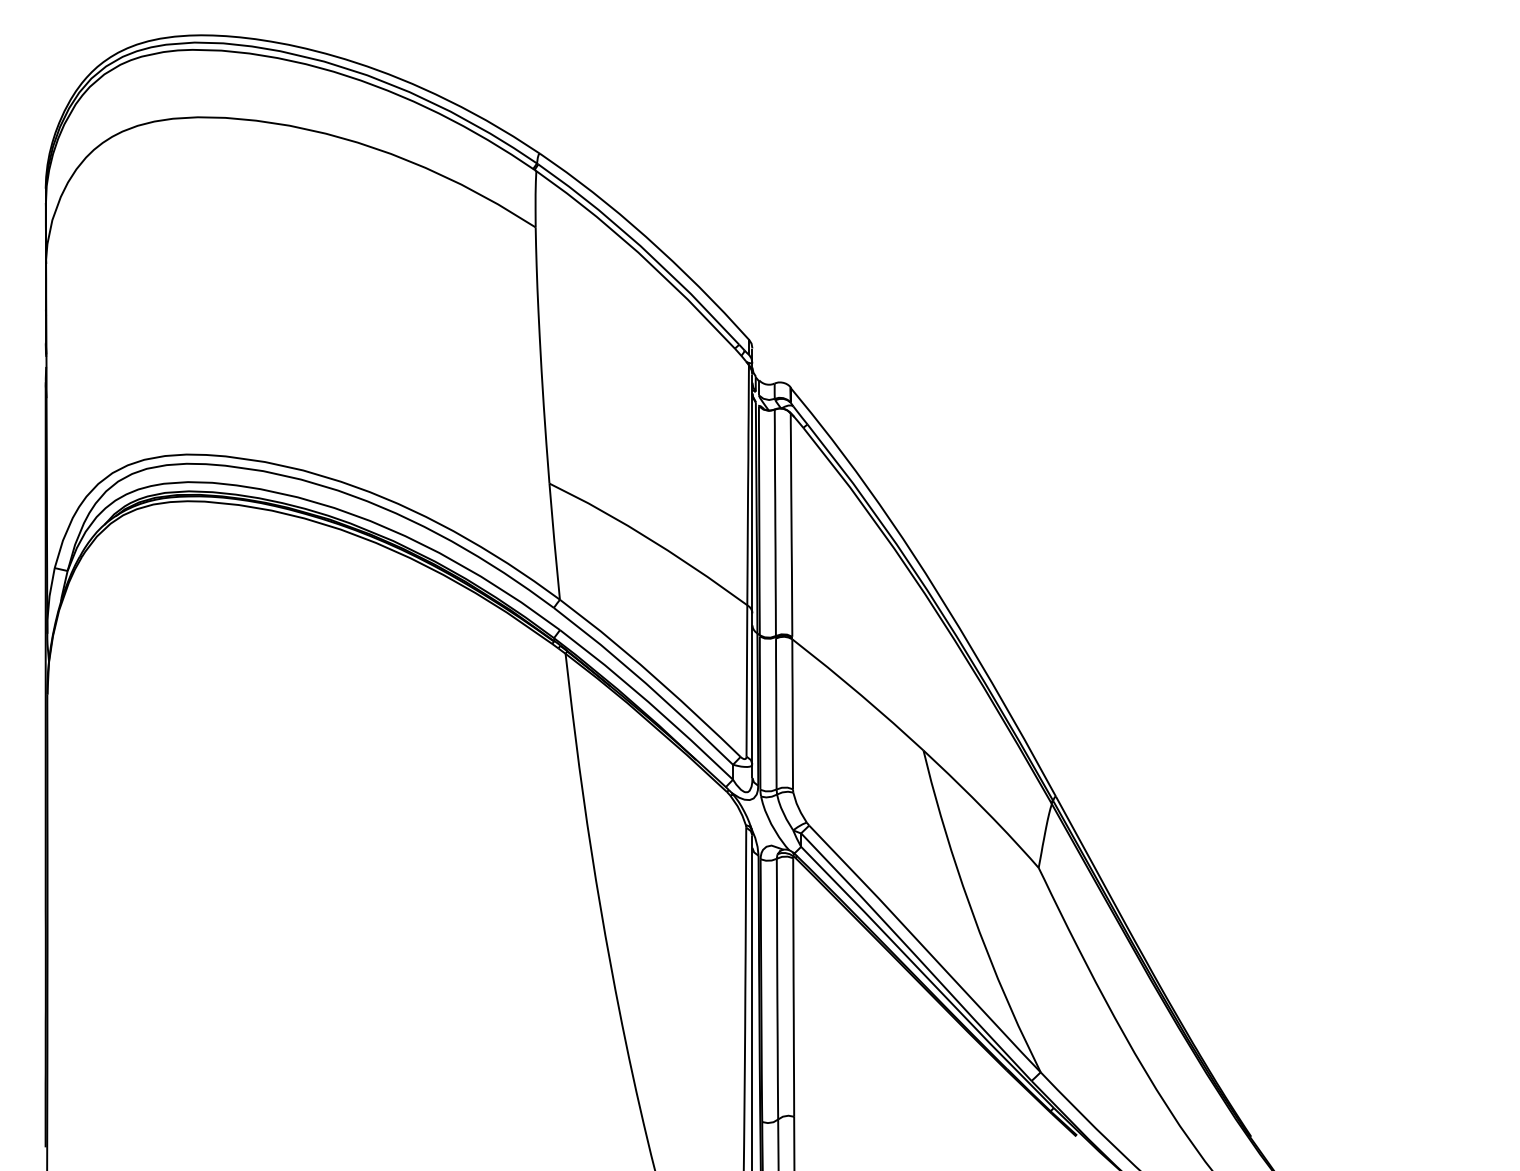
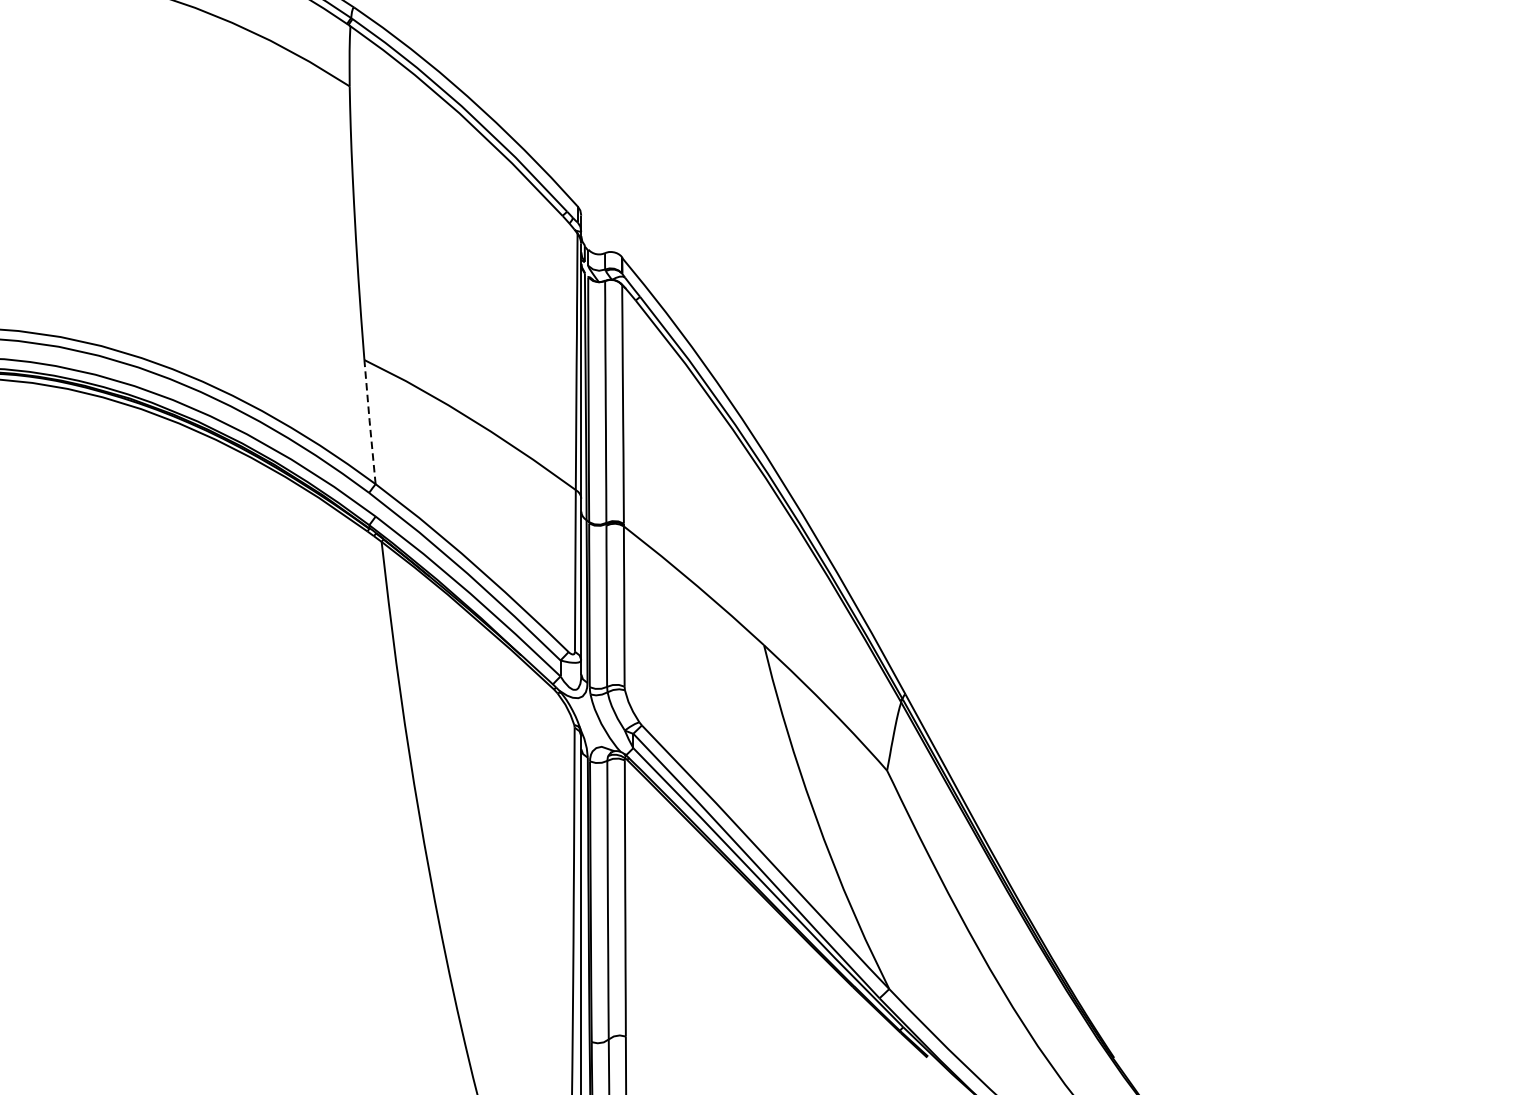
line: (554, 540) -> (369, 420), solid -> dashed

